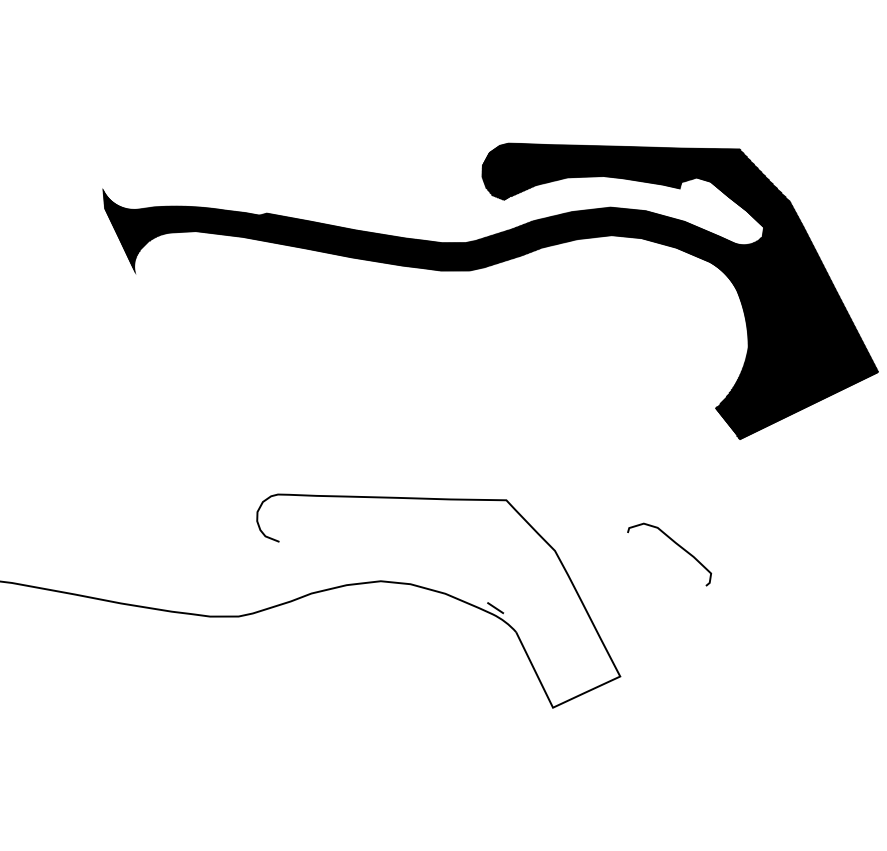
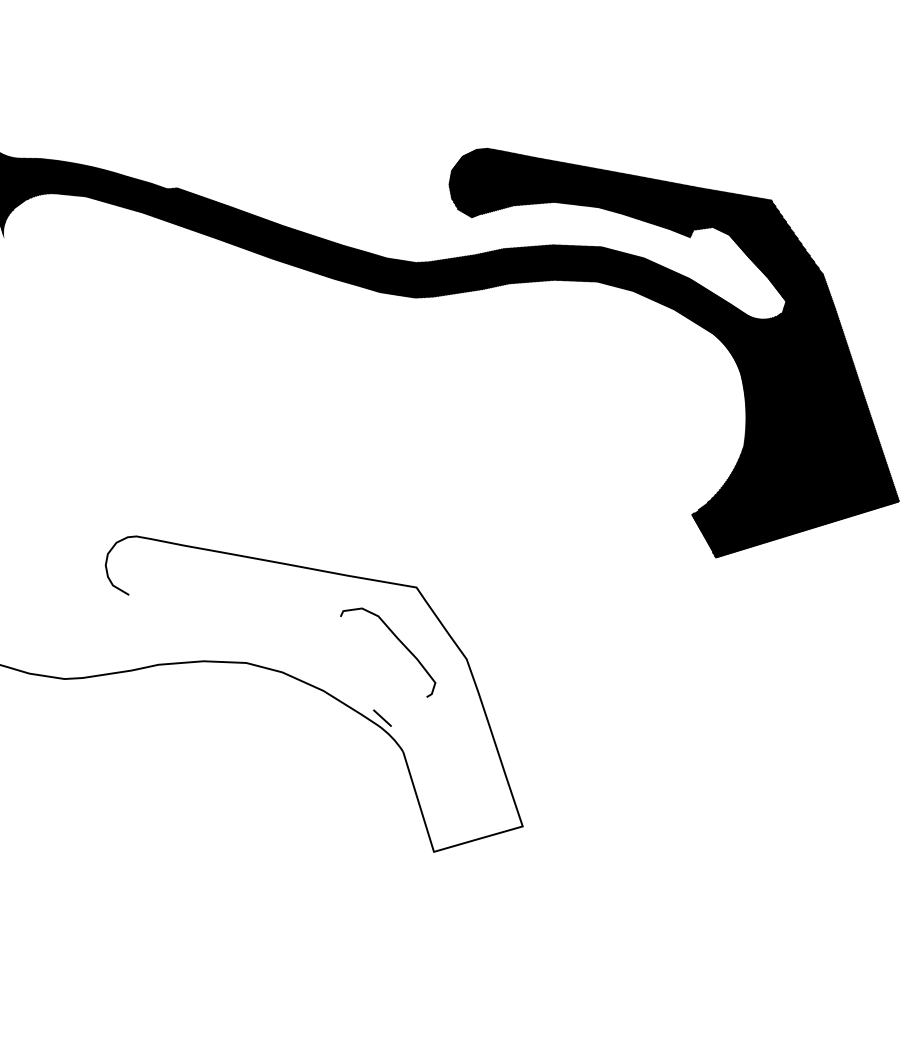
curve: (677, 545) -> (399, 641), moved

